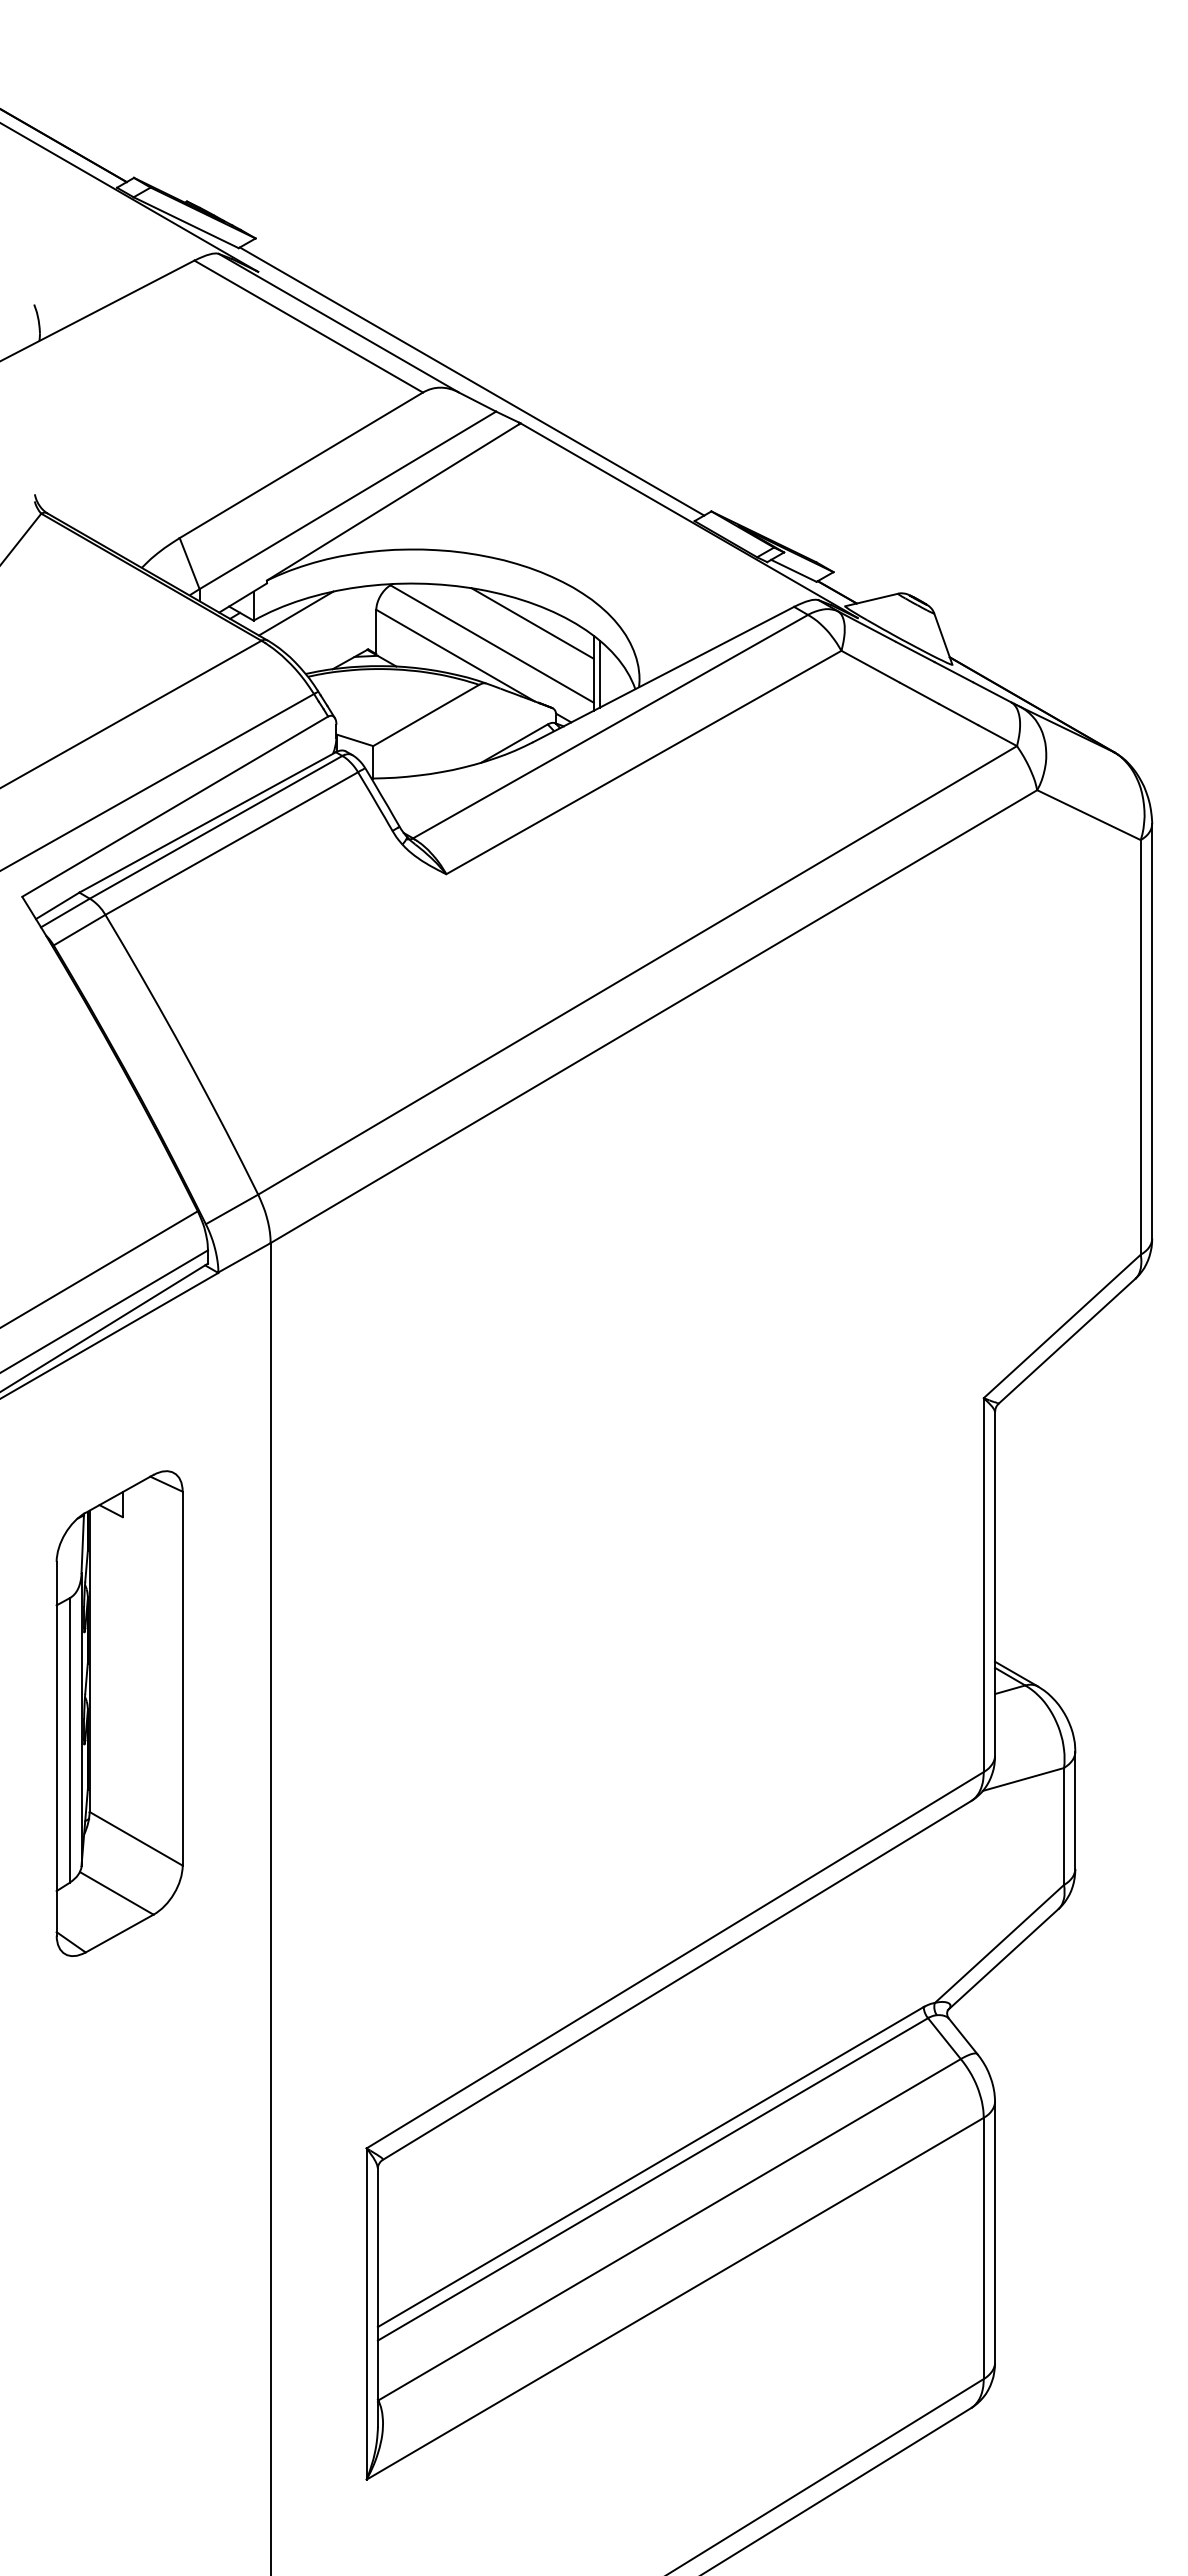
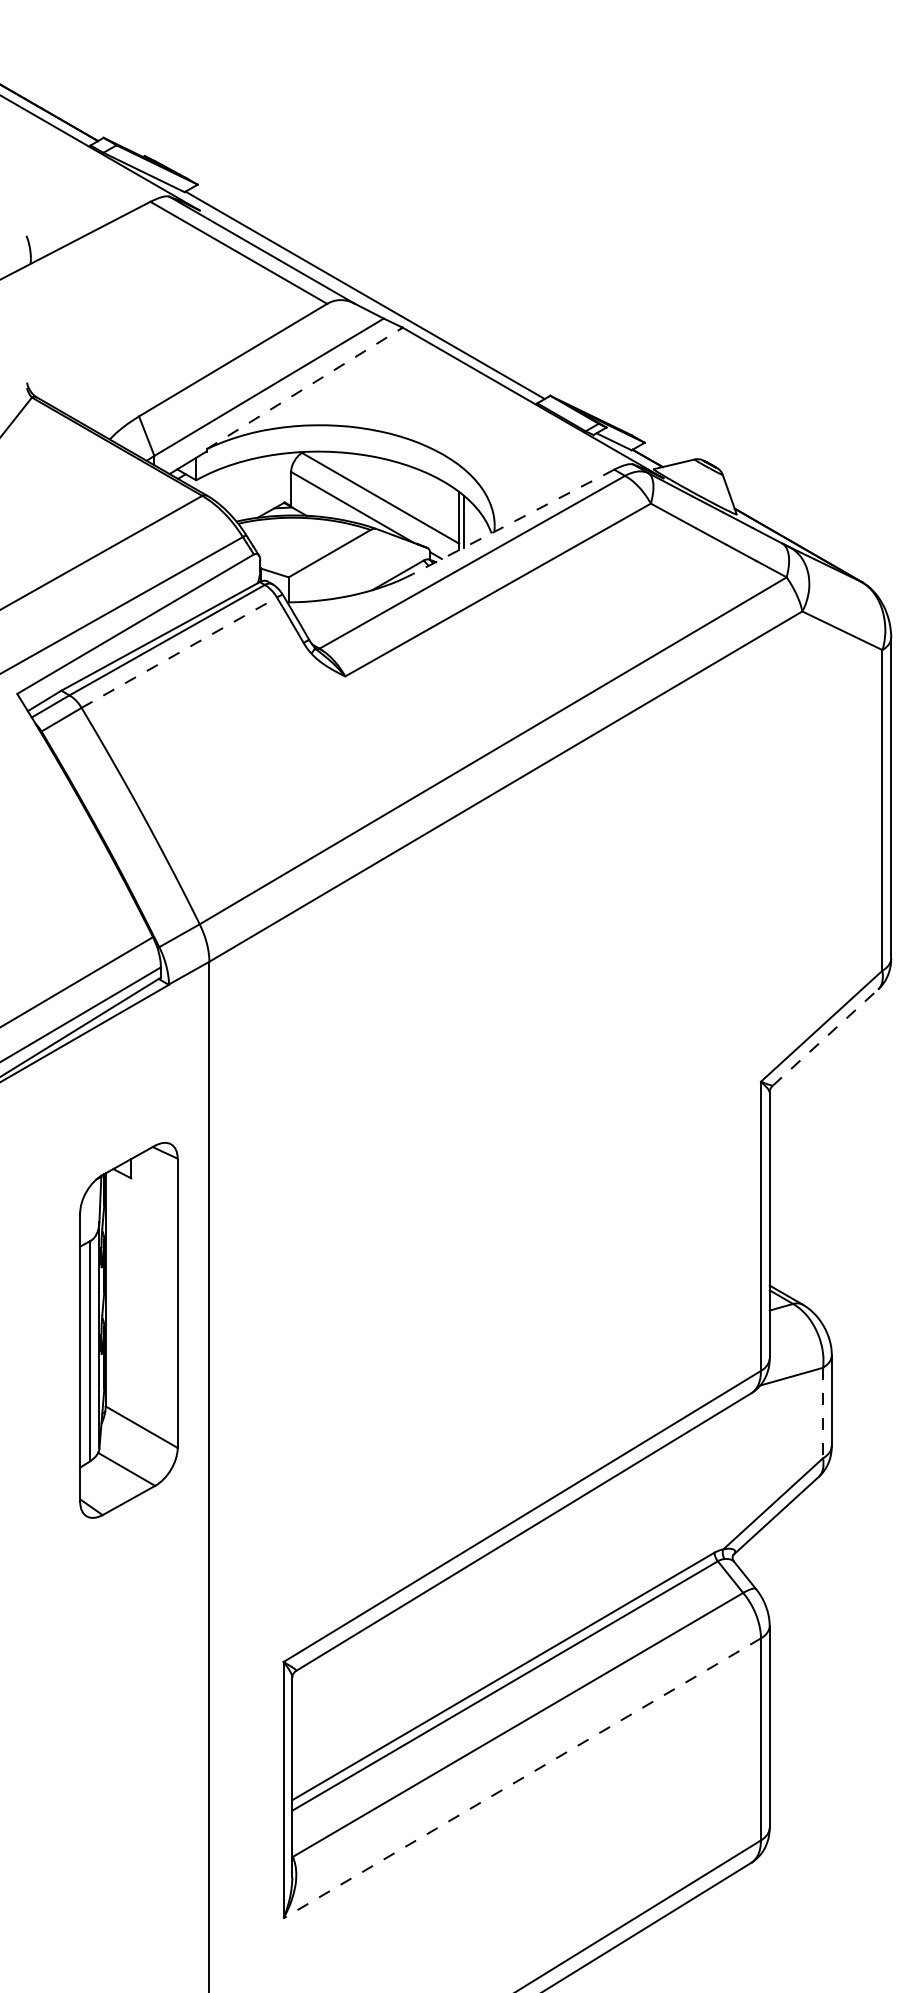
line: (393, 502) -> (304, 388), solid -> dashed
line: (296, 613) -> (229, 474), removed
line: (532, 623) -> (411, 482), removed
line: (663, 674) -> (513, 521), solid -> dashed
line: (232, 843) -> (179, 652), solid -> dashed
line: (1067, 1340) -> (825, 1037), solid -> dashed
part: (119, 1713) -> (128, 1330), moved
line: (1064, 1827) -> (823, 1413), solid -> dashed
line: (675, 2298) -> (522, 1778), solid -> dashed

